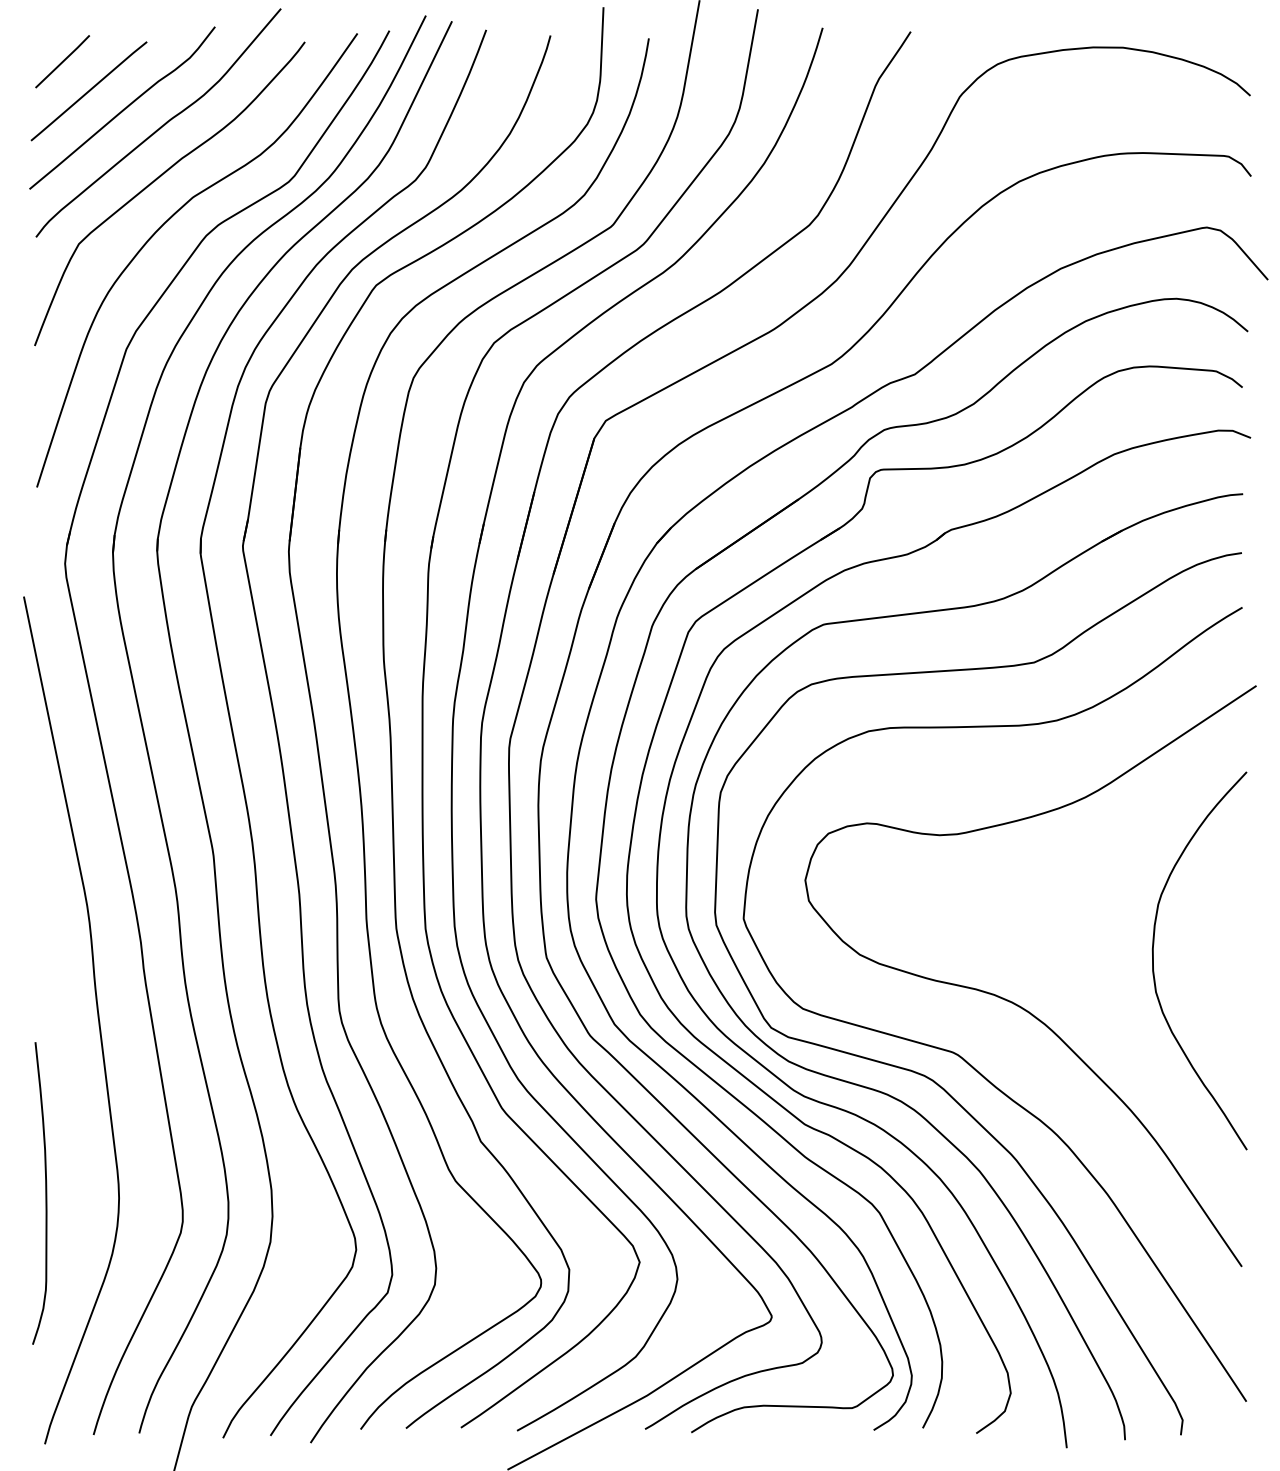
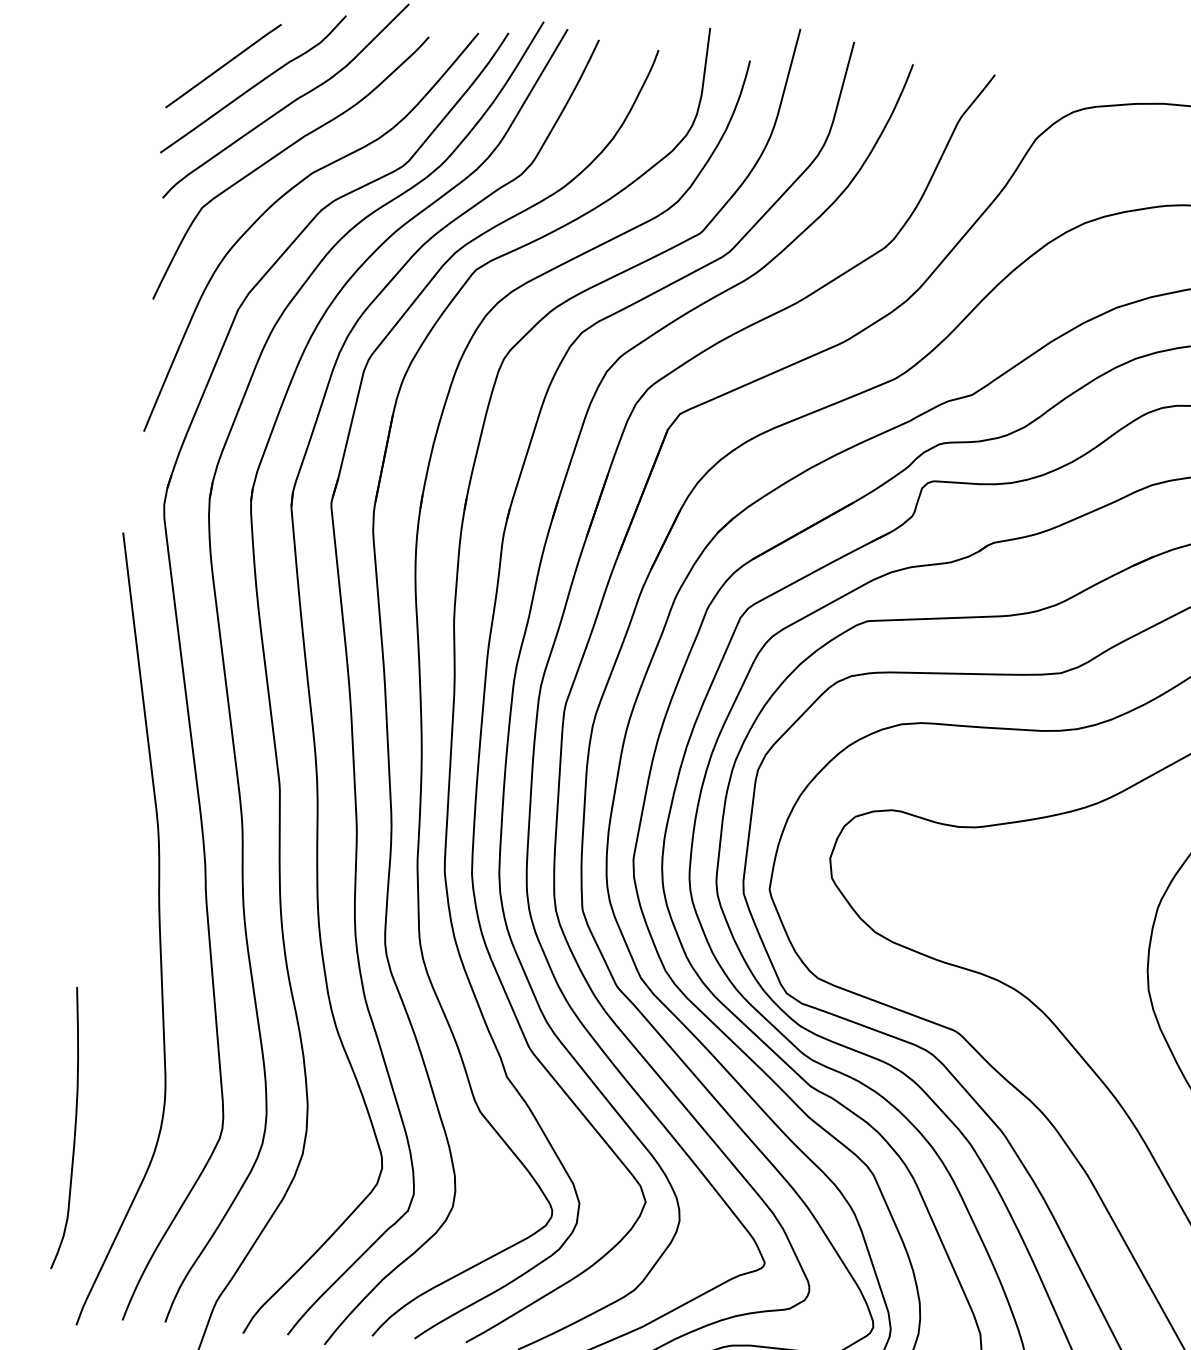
line: (62, 61) -> (201, 36), removed
curve: (45, 1193) -> (74, 1128), moved

